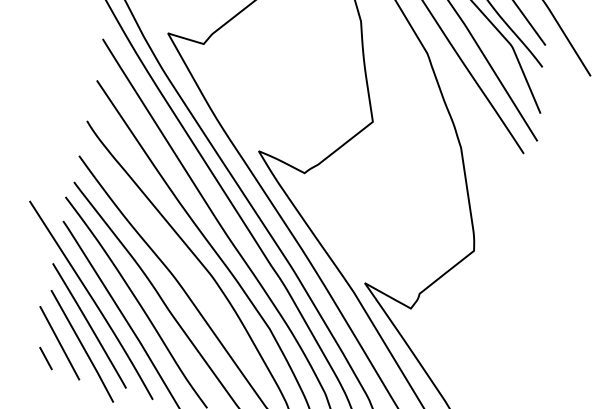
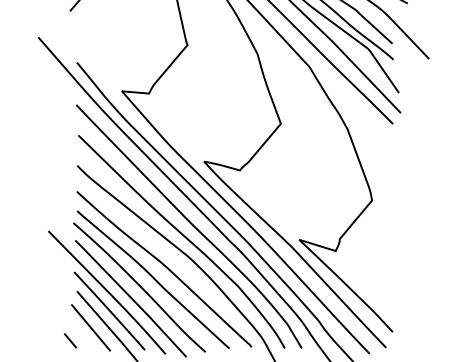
line: (46, 358) -> (70, 340), moved

